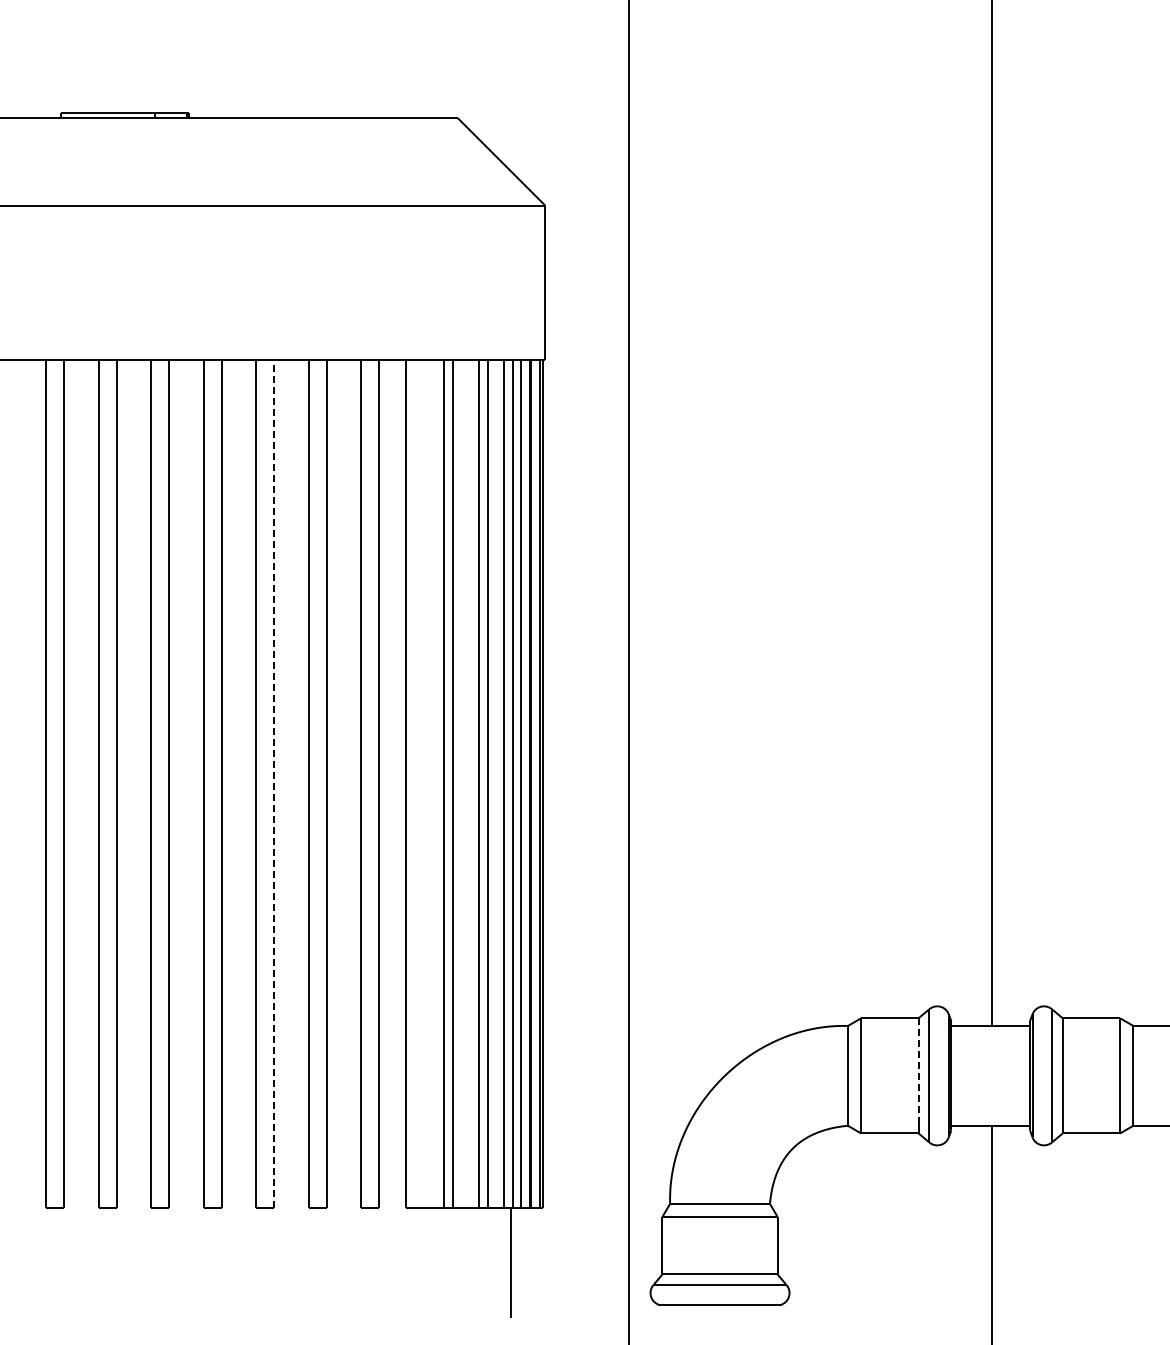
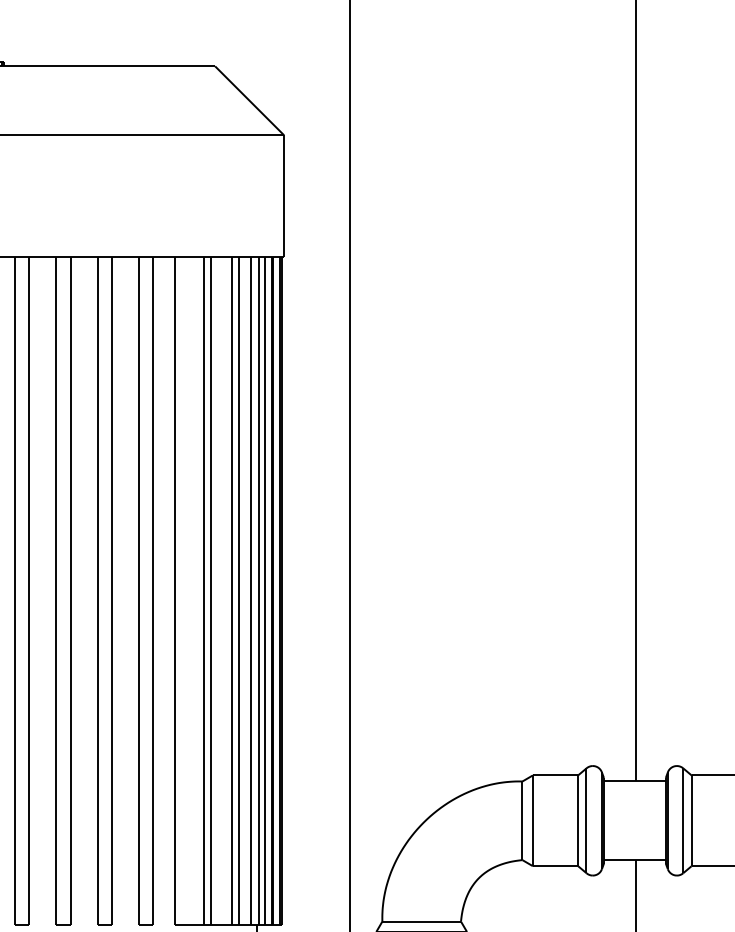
line: (274, 784) -> (70, 591), dashed -> solid
line: (918, 1070) -> (578, 816), dashed -> solid

